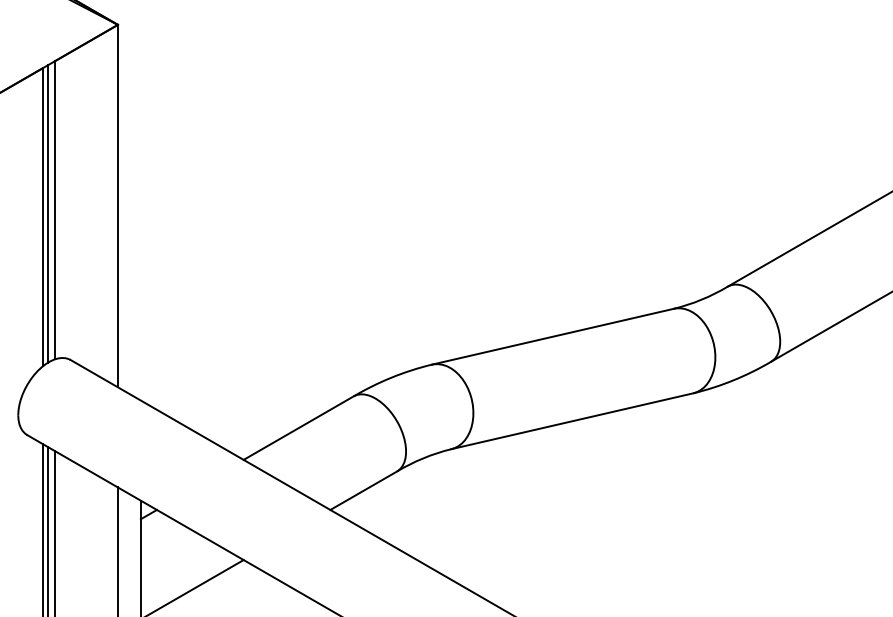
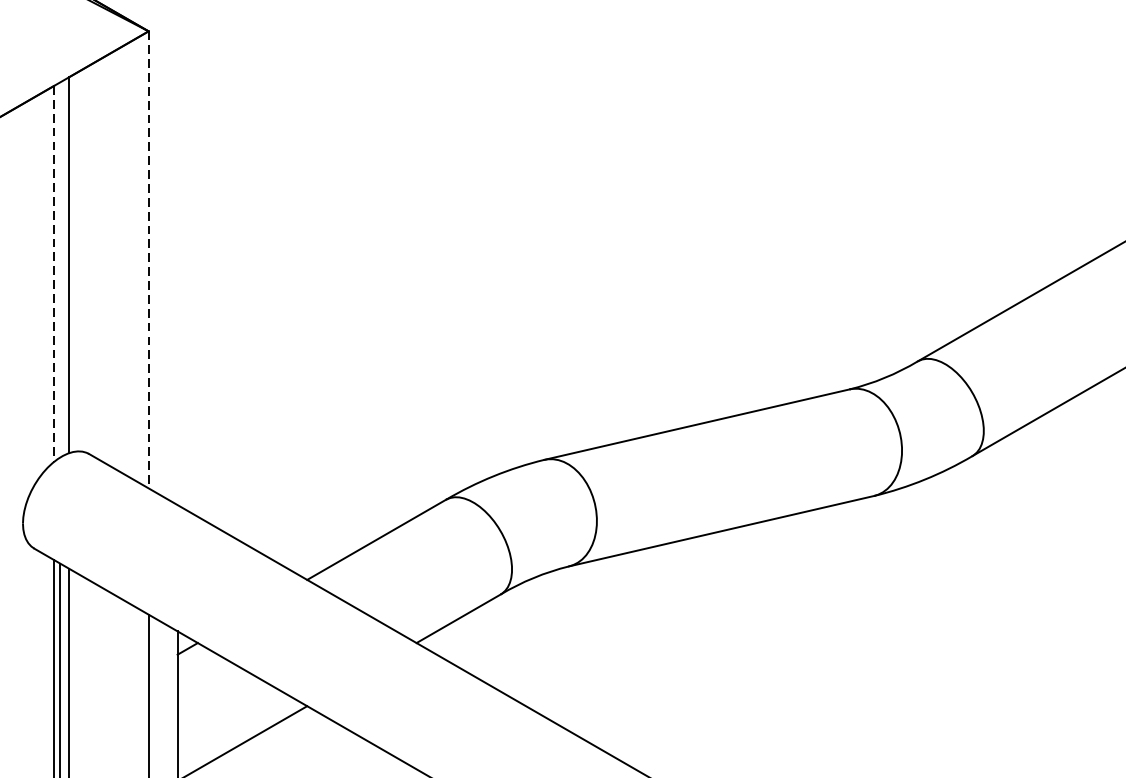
line: (117, 206) -> (148, 260), solid -> dashed
line: (47, 213) -> (59, 269), removed
line: (42, 217) -> (53, 274), solid -> dashed

